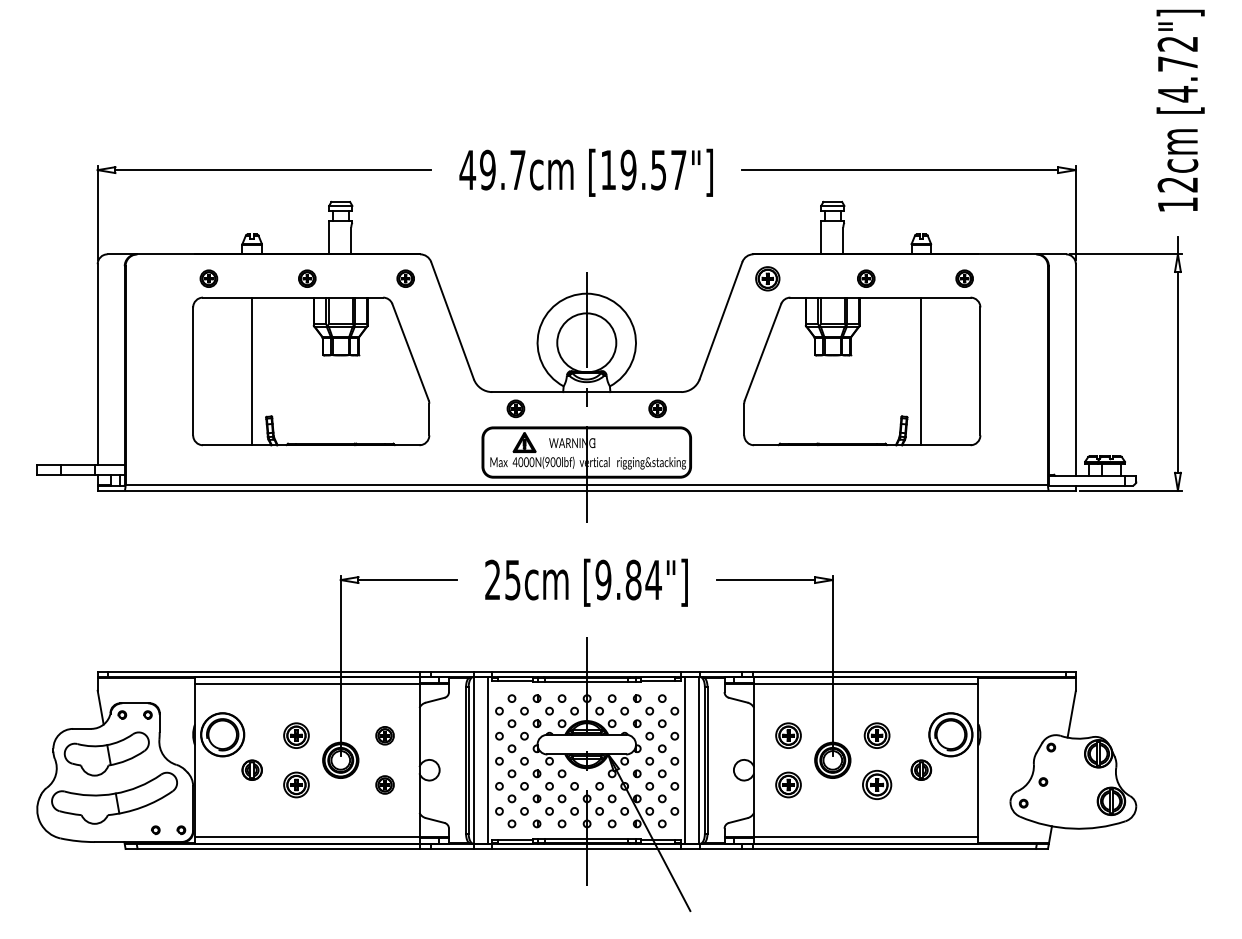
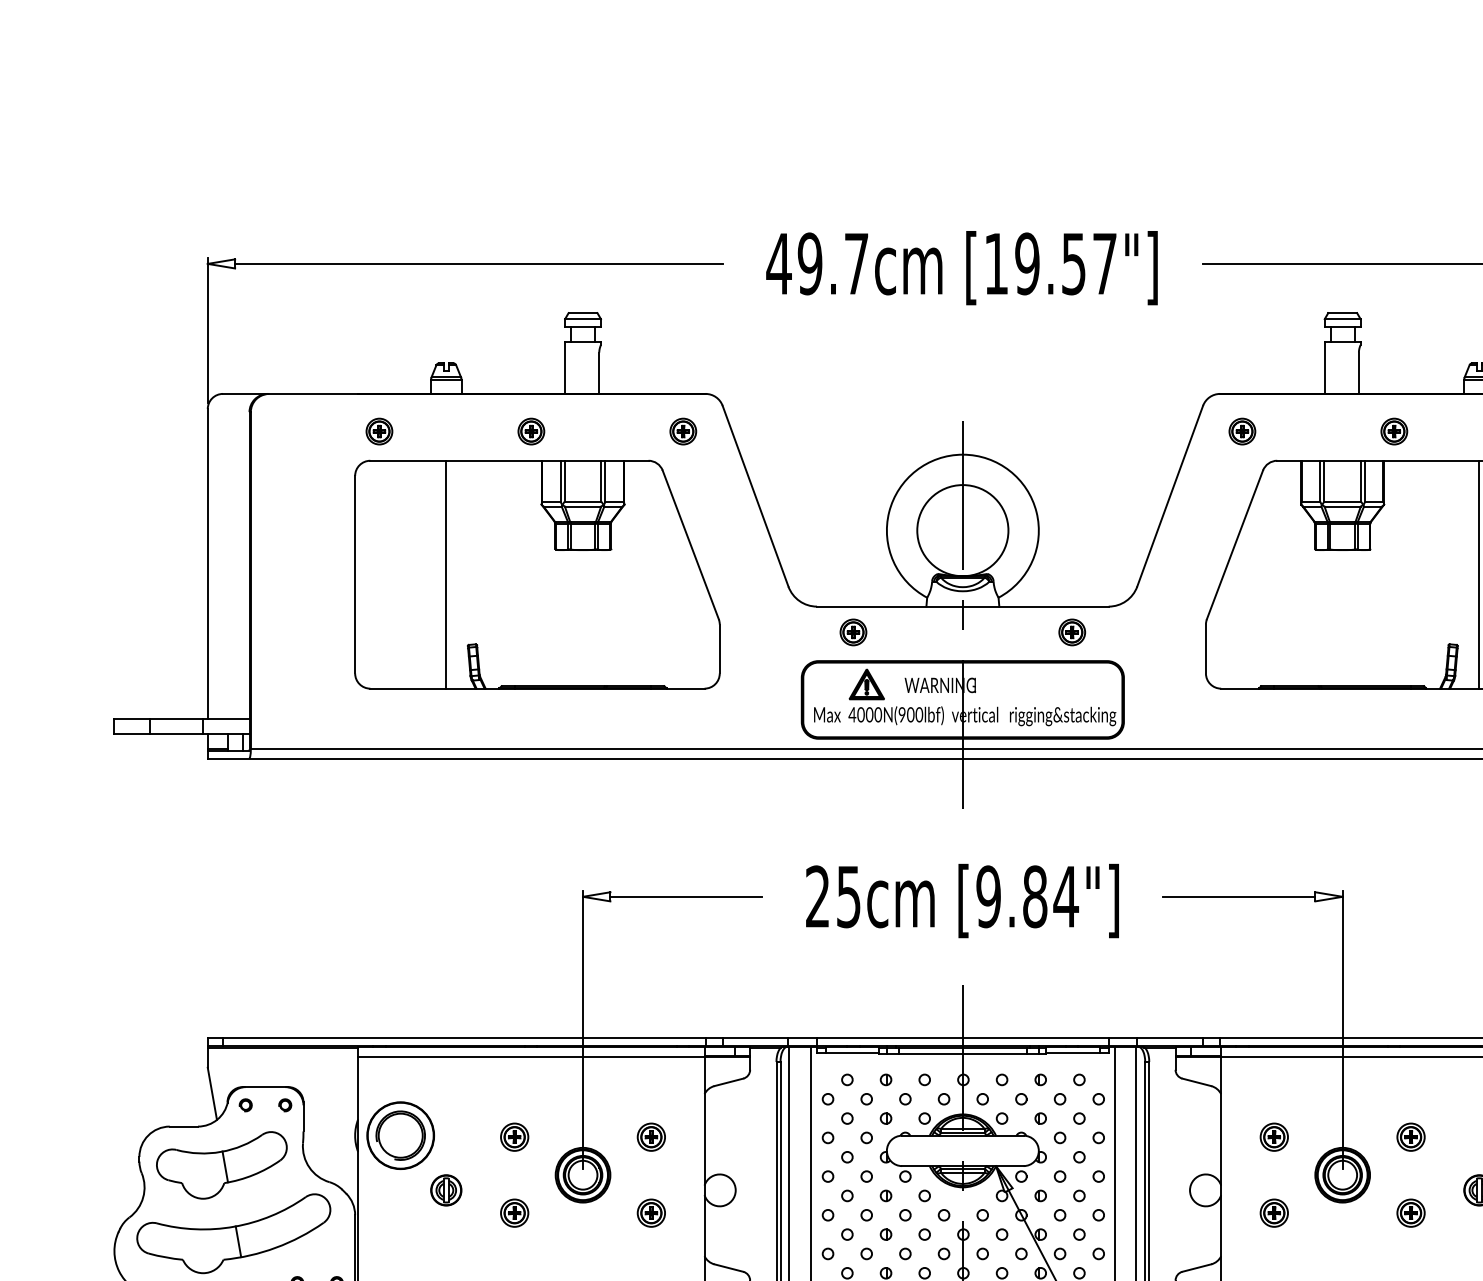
part: (767, 278) -> (1241, 431), size x0.71
part: (296, 735) -> (514, 1136), size x0.71
part: (788, 735) -> (1274, 1136), size x0.71
part: (876, 735) -> (1410, 1136), size x0.71
part: (296, 784) -> (514, 1212), size x0.71
part: (788, 784) -> (1274, 1212), size x0.71
part: (876, 784) -> (1410, 1212), size x0.62

